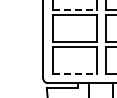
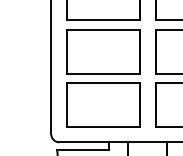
line: (75, 9) -> (104, 20), dashed -> solid
line: (75, 73) -> (104, 126), dashed -> solid

